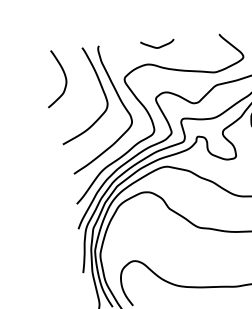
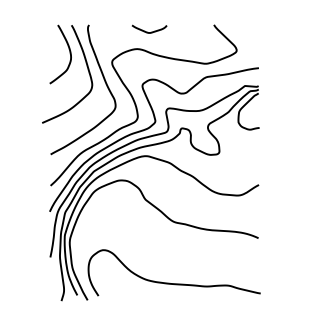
curve: (64, 76) -> (69, 53), moved

